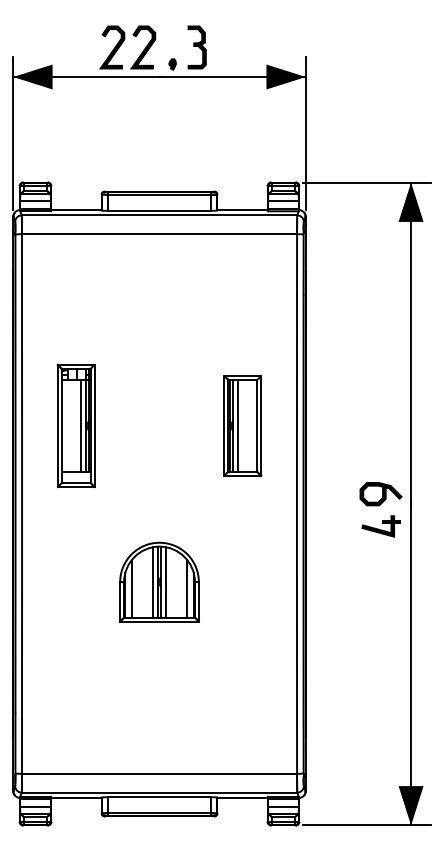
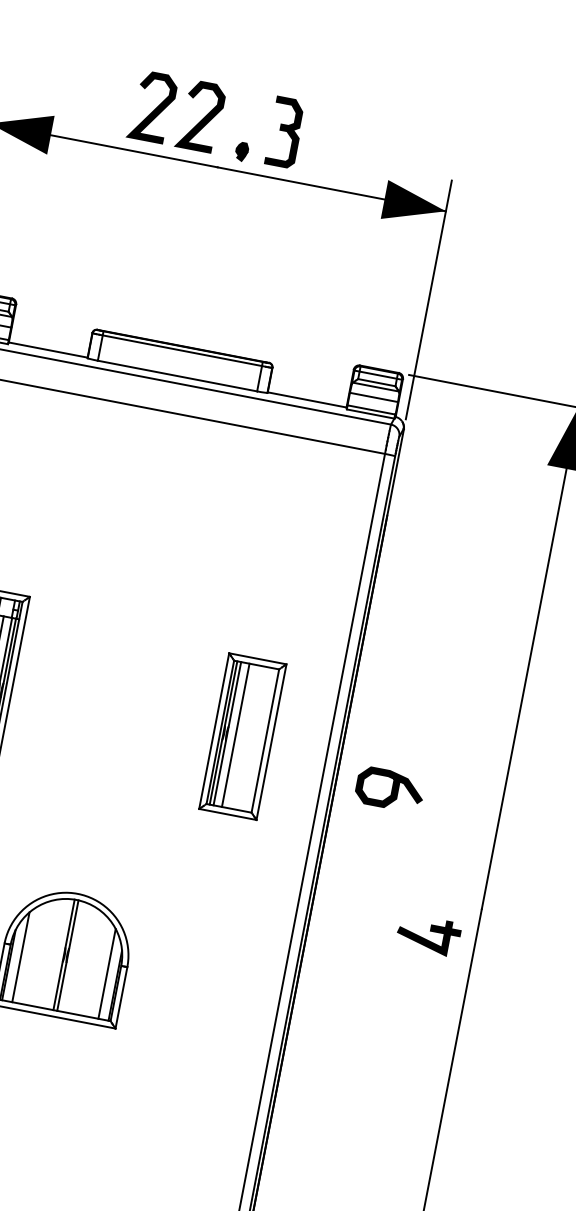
curve: (382, 494) -> (392, 790), moved
line: (152, 582) -> (54, 953), removed
line: (166, 582) -> (76, 957), removed

